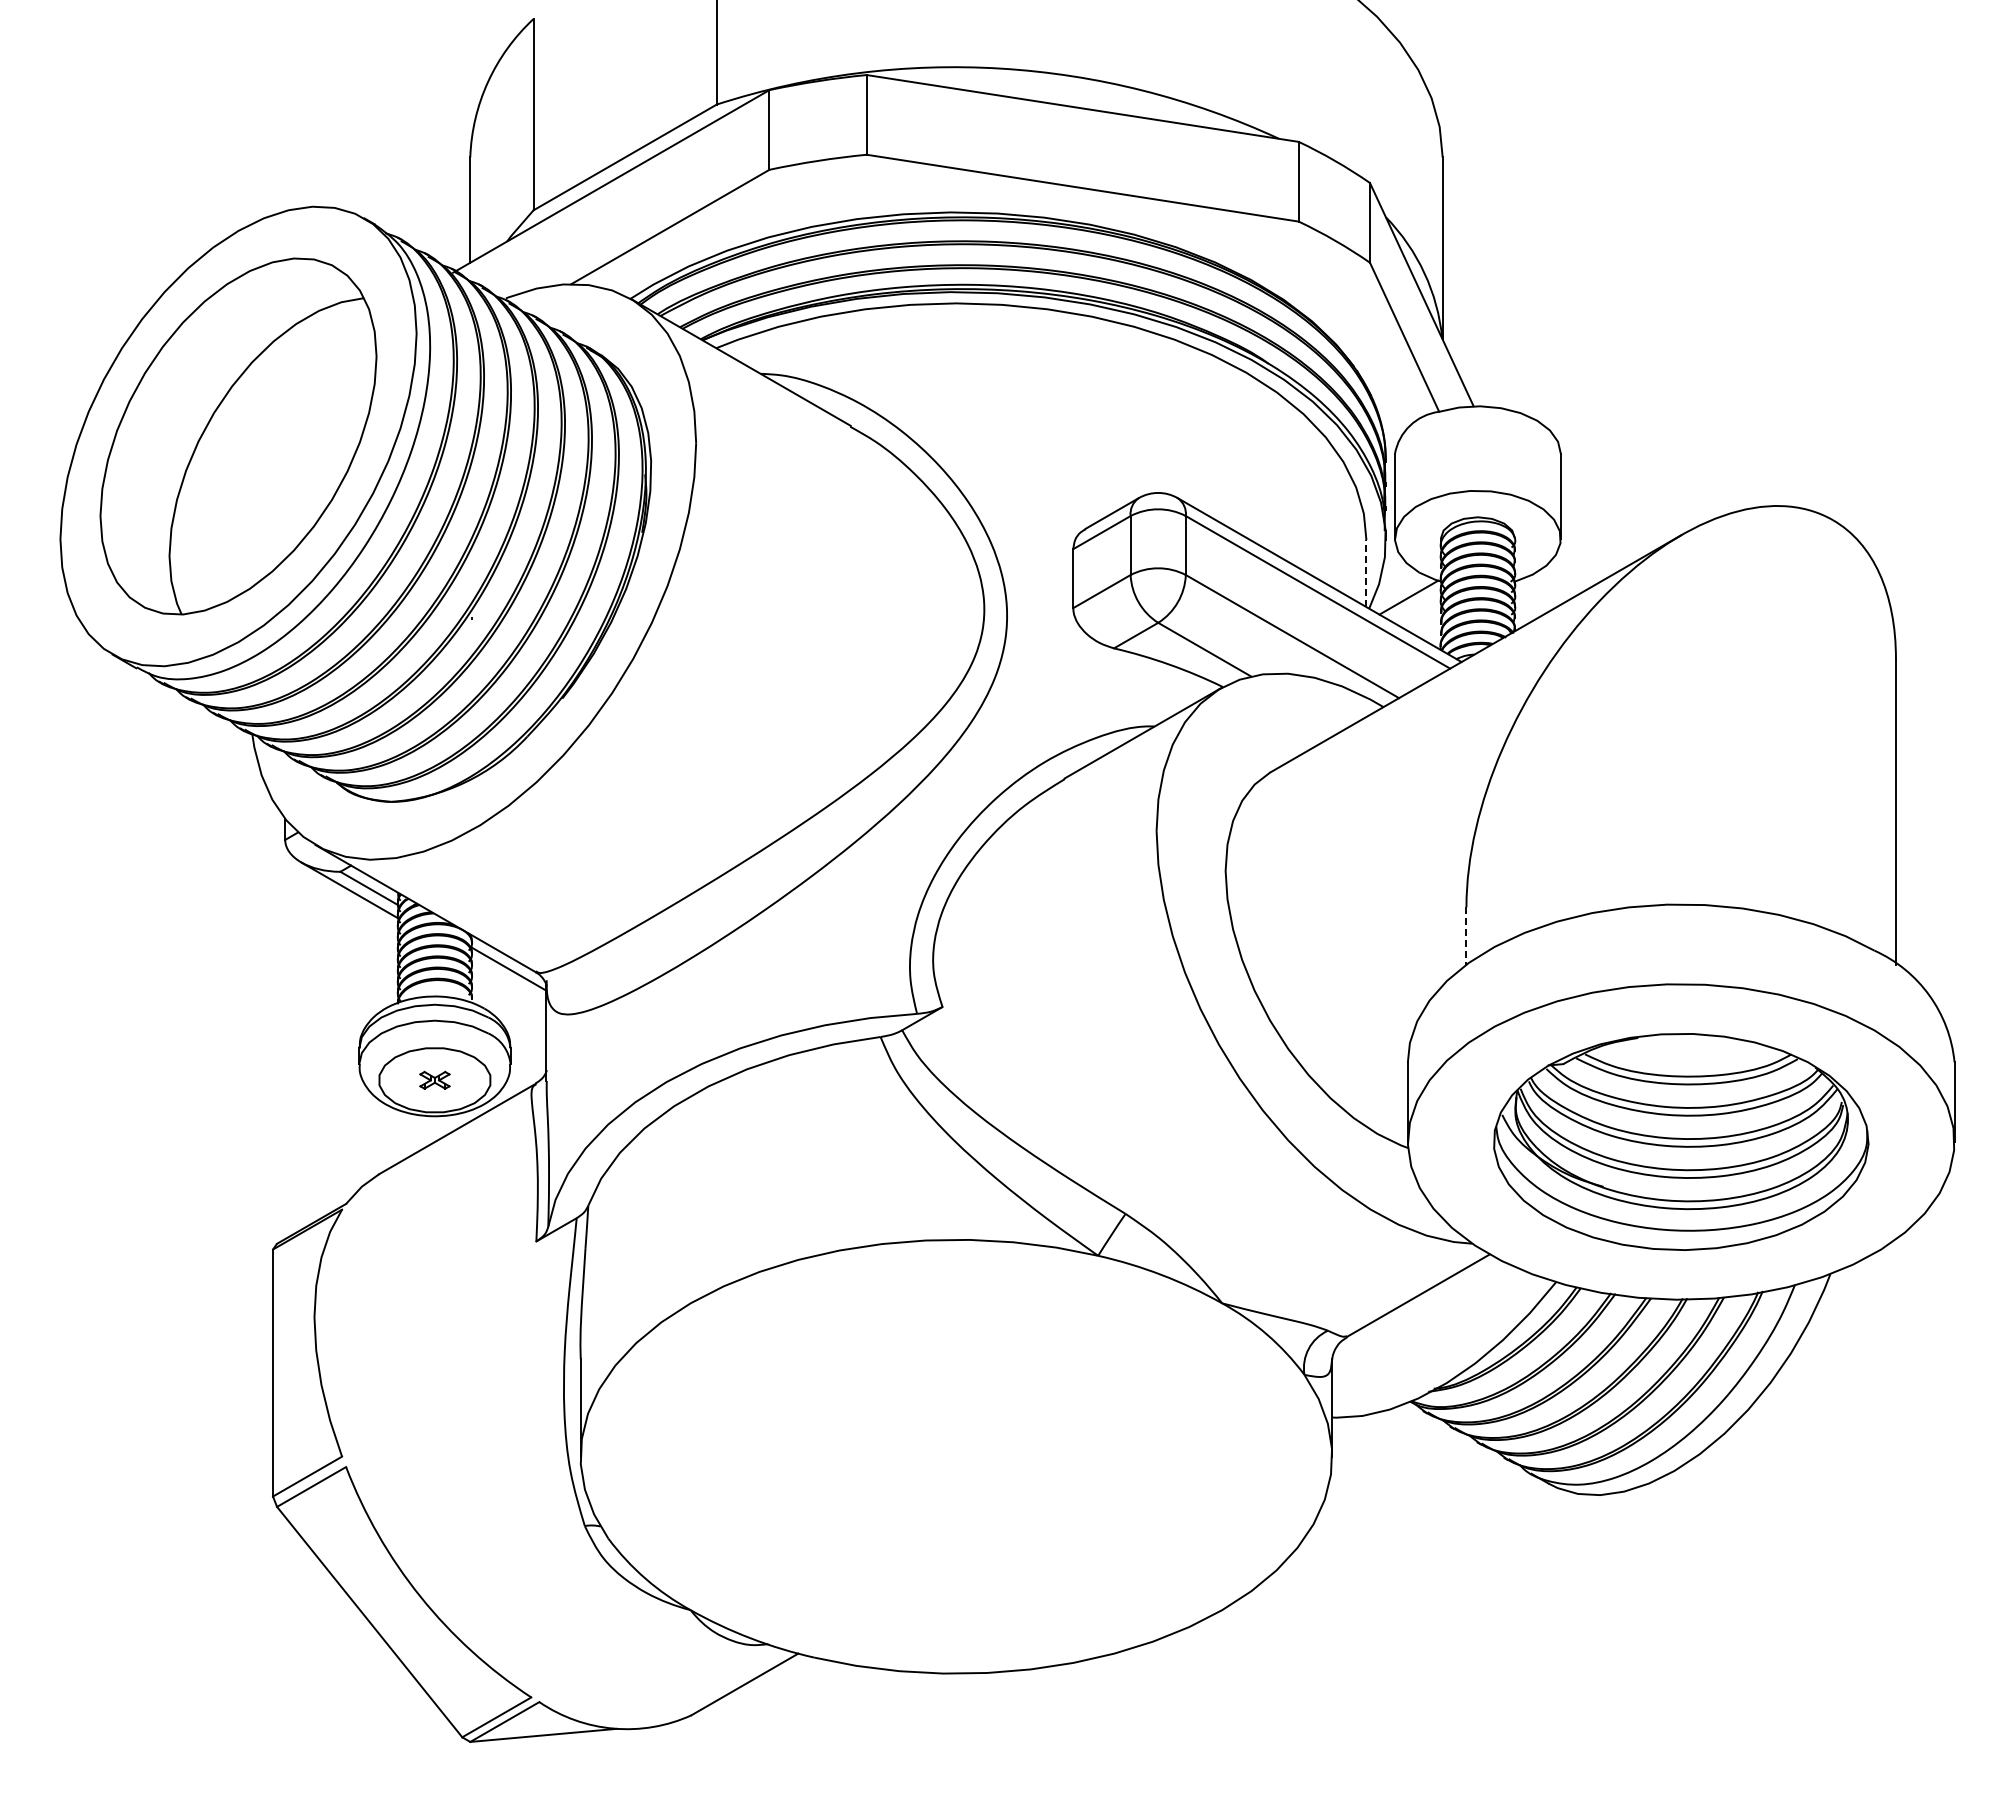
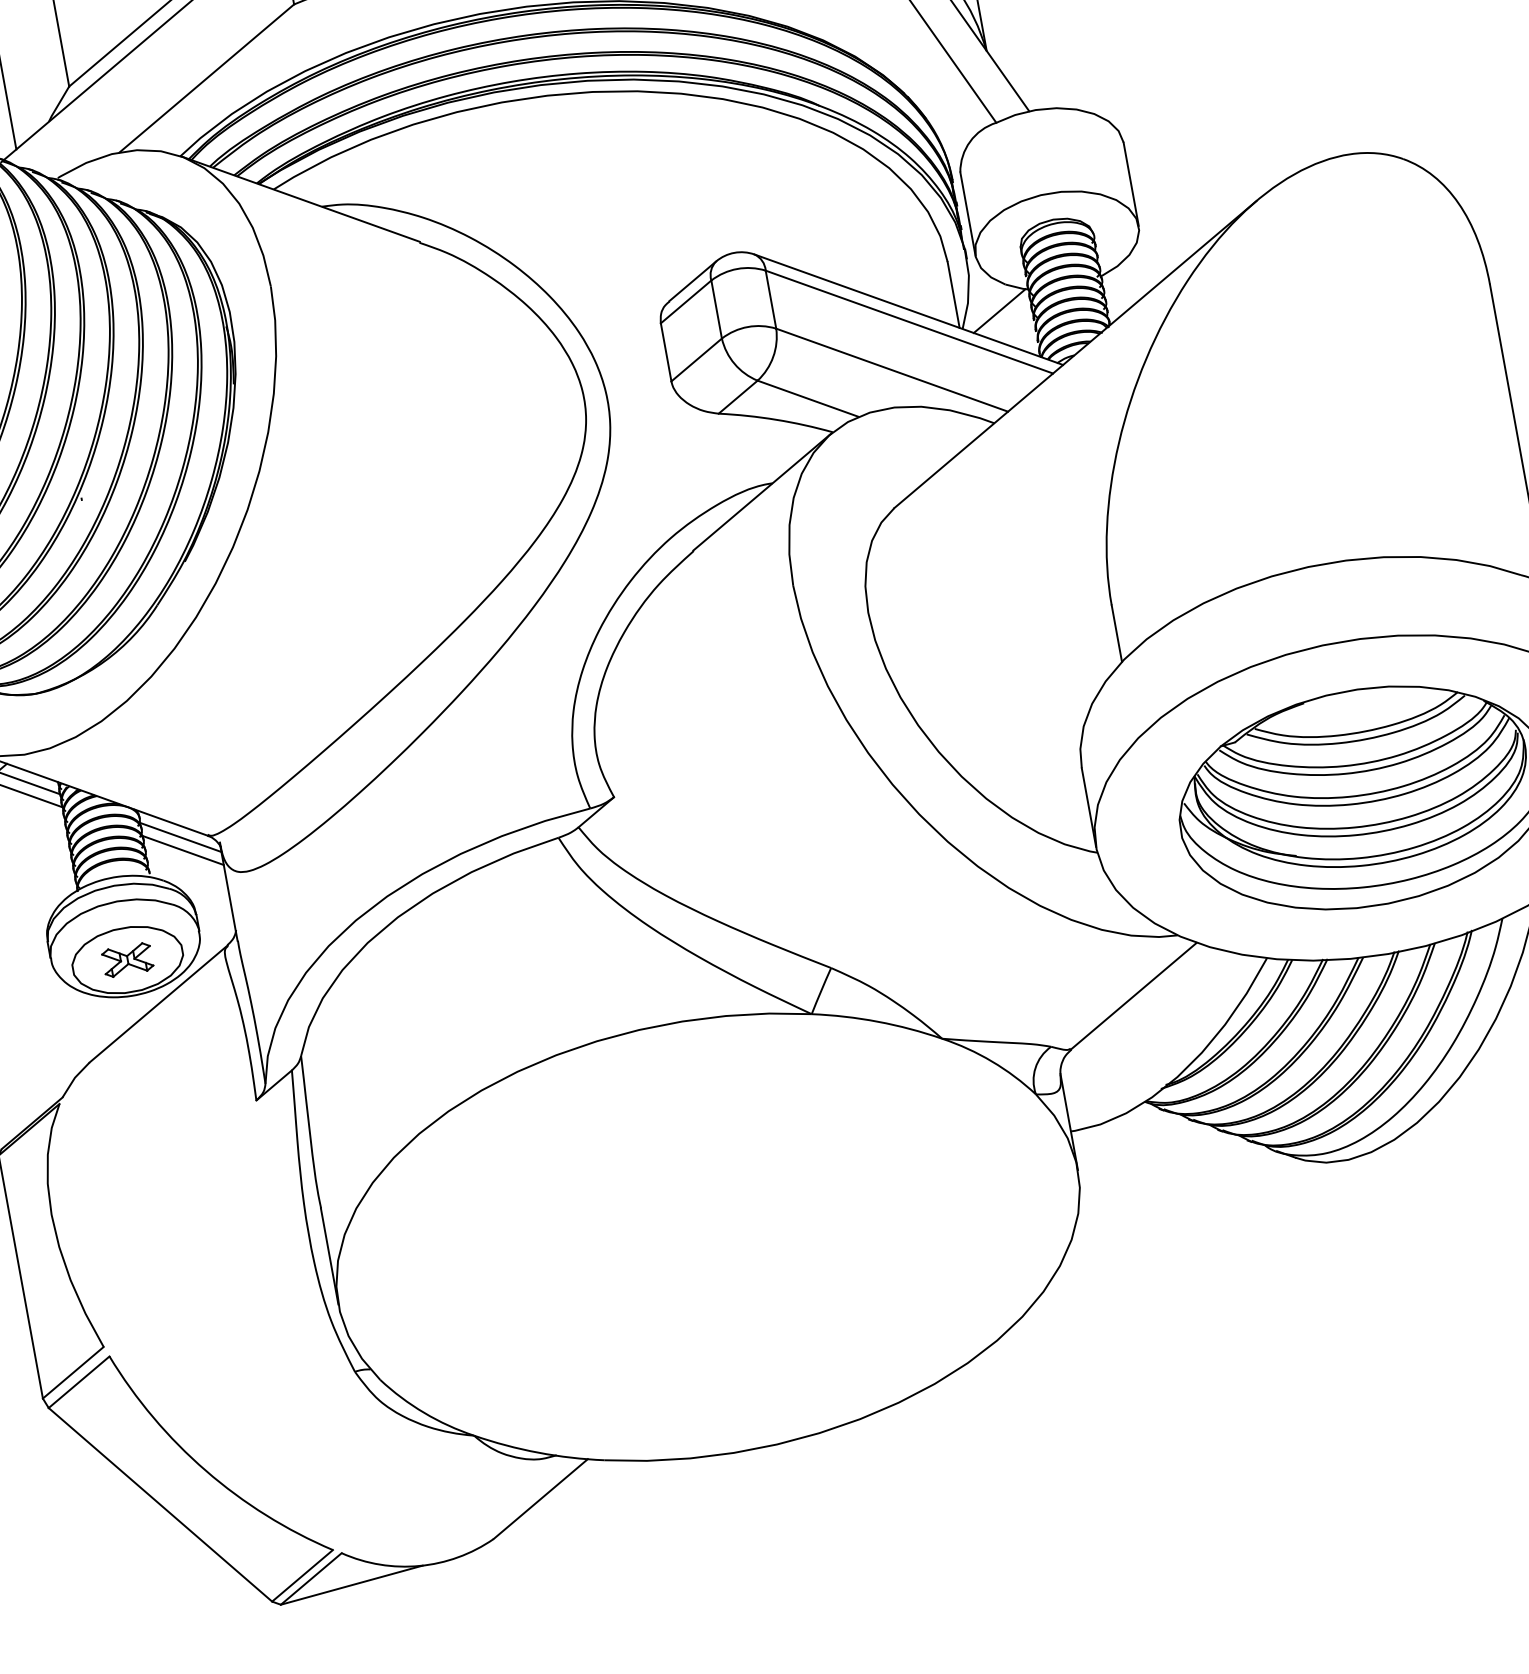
line: (1366, 573) -> (953, 294), dashed -> solid
line: (1466, 935) -> (1116, 633), dashed -> solid
line: (508, 981) -> (182, 849), added
part: (434, 1080) -> (127, 960), size x1.67

